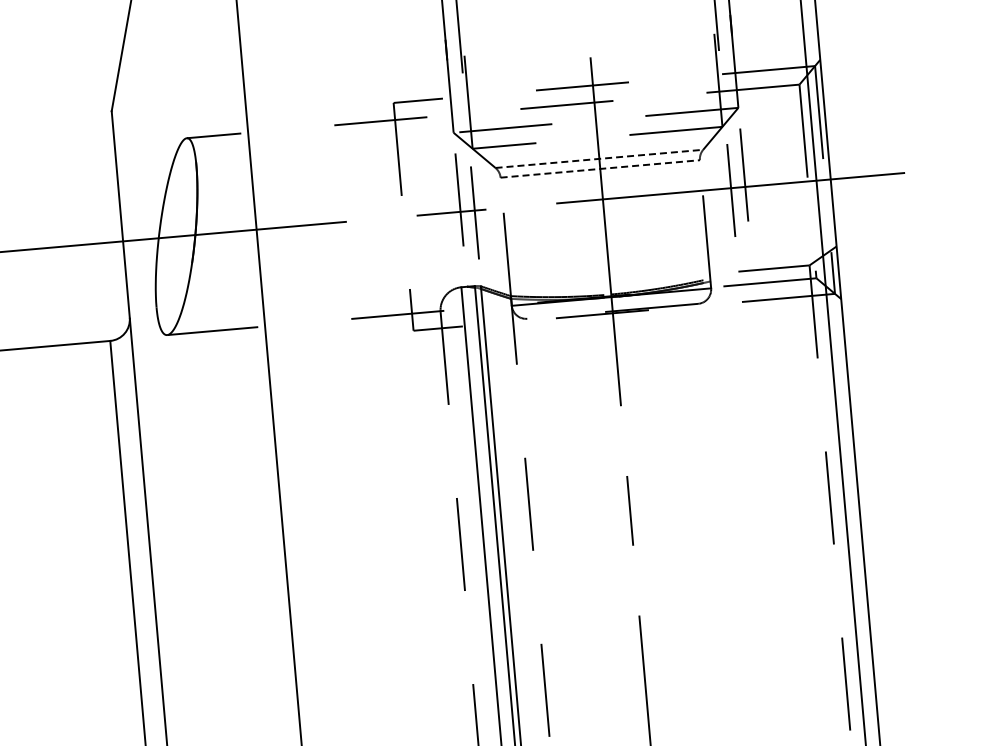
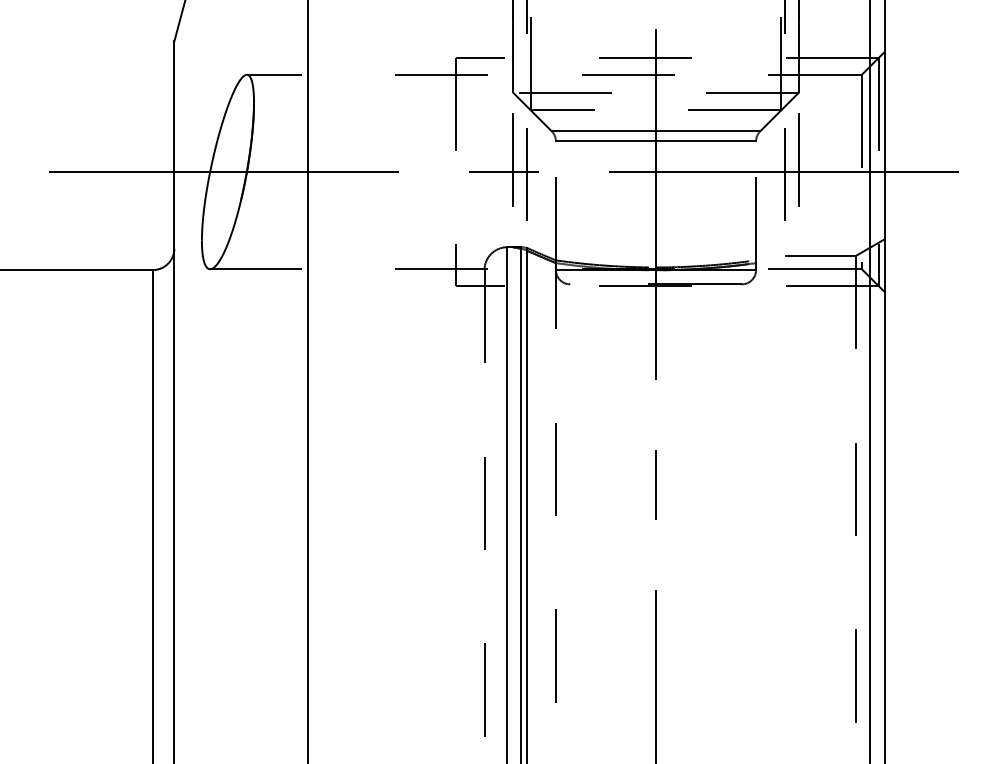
line: (599, 159) -> (656, 131), dashed -> solid
line: (600, 168) -> (656, 141), dashed -> solid

